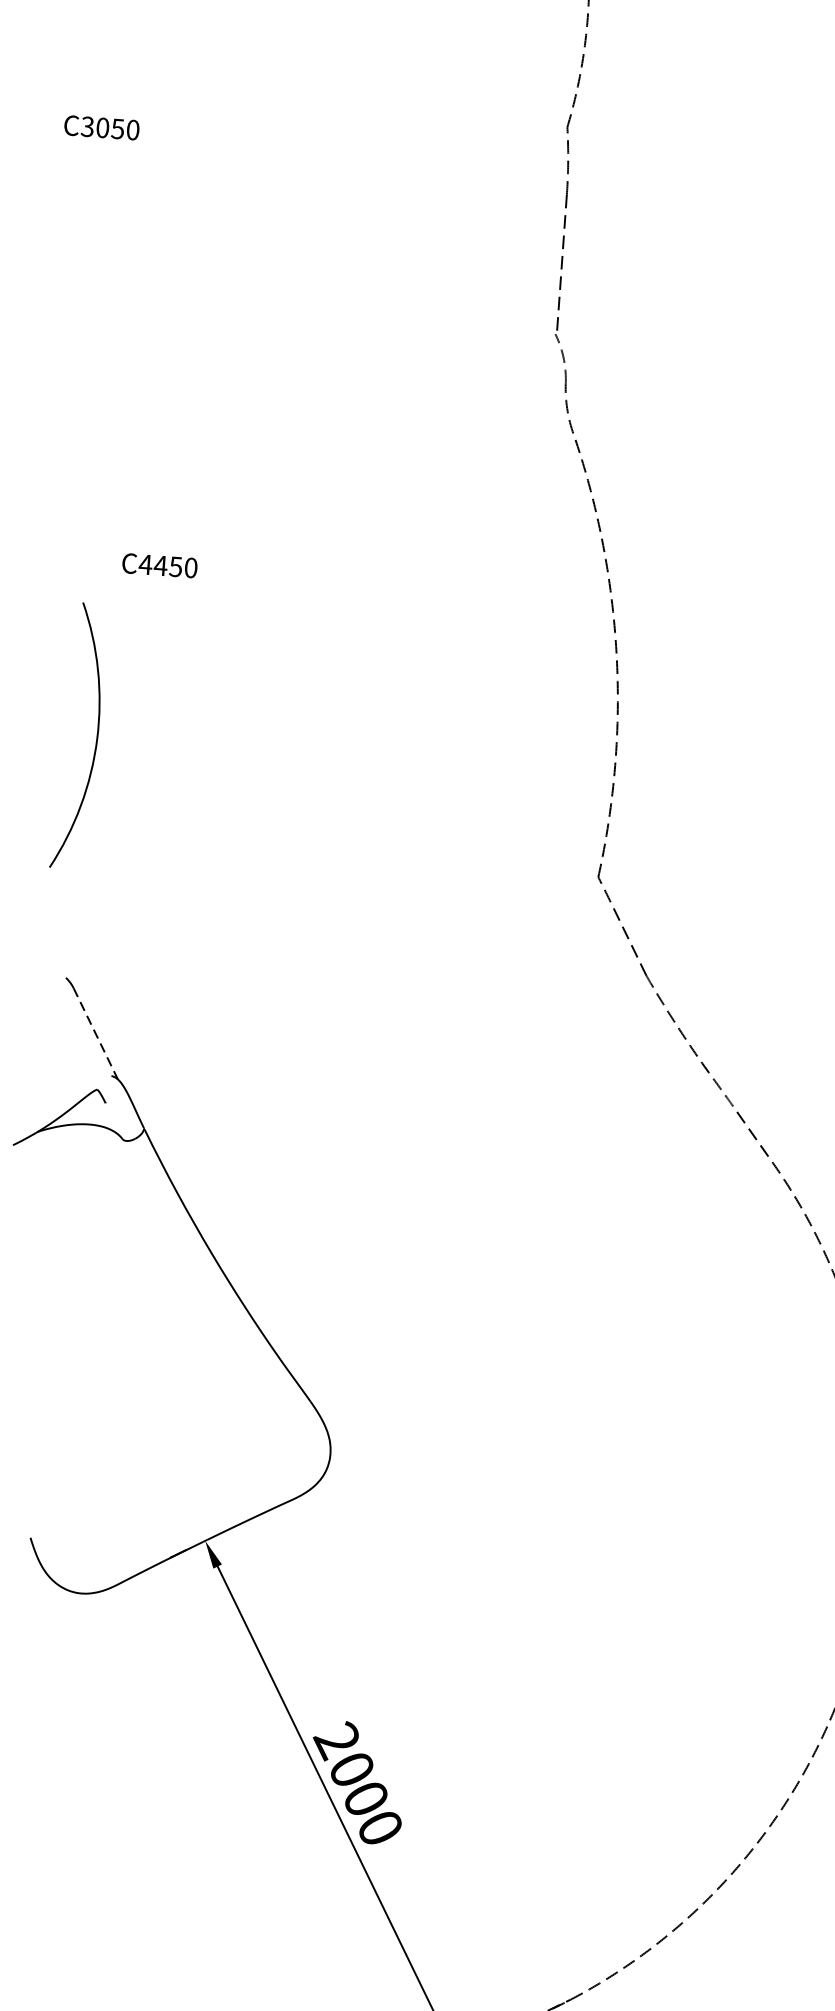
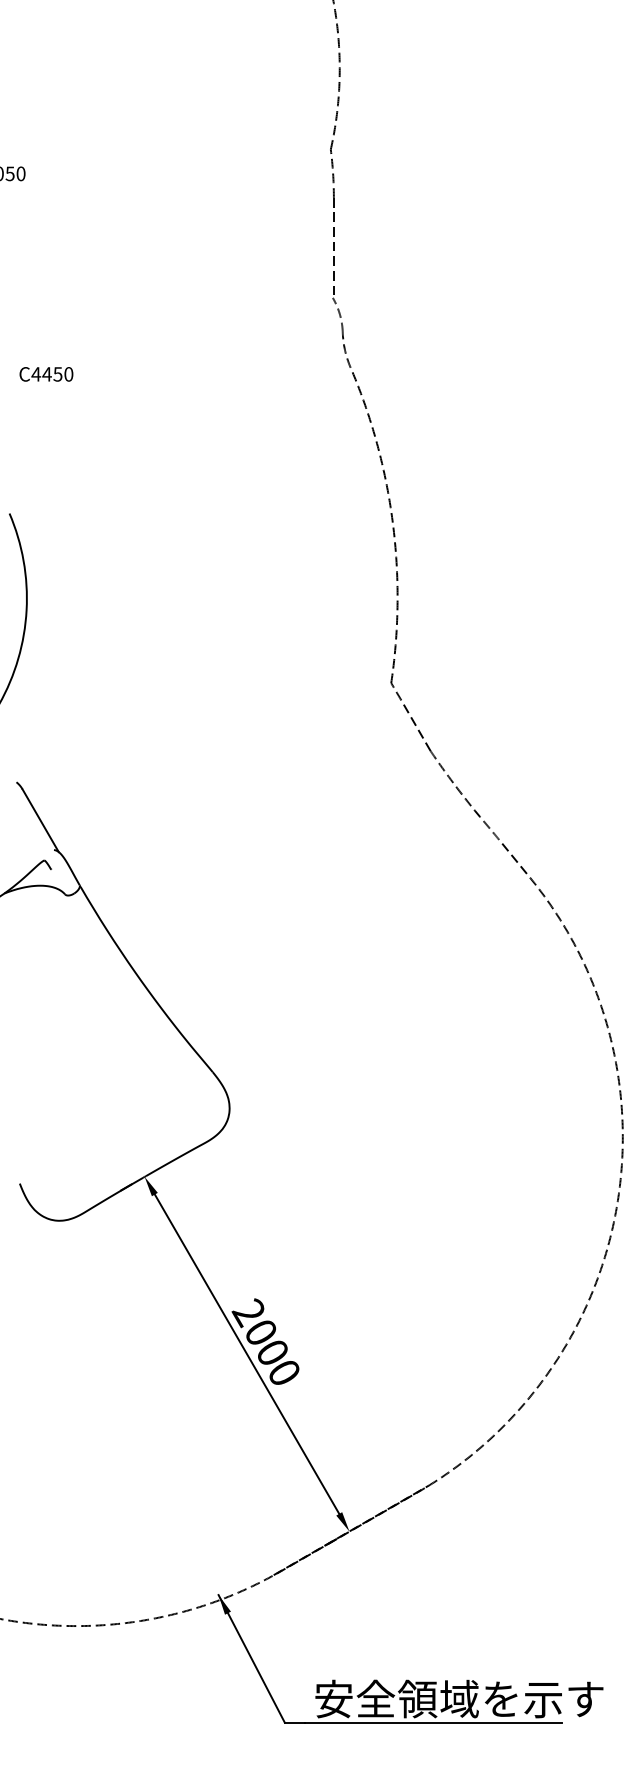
text: (159, 565) -> (46, 374), moved
line: (95, 1034) -> (40, 821), dashed -> solid

